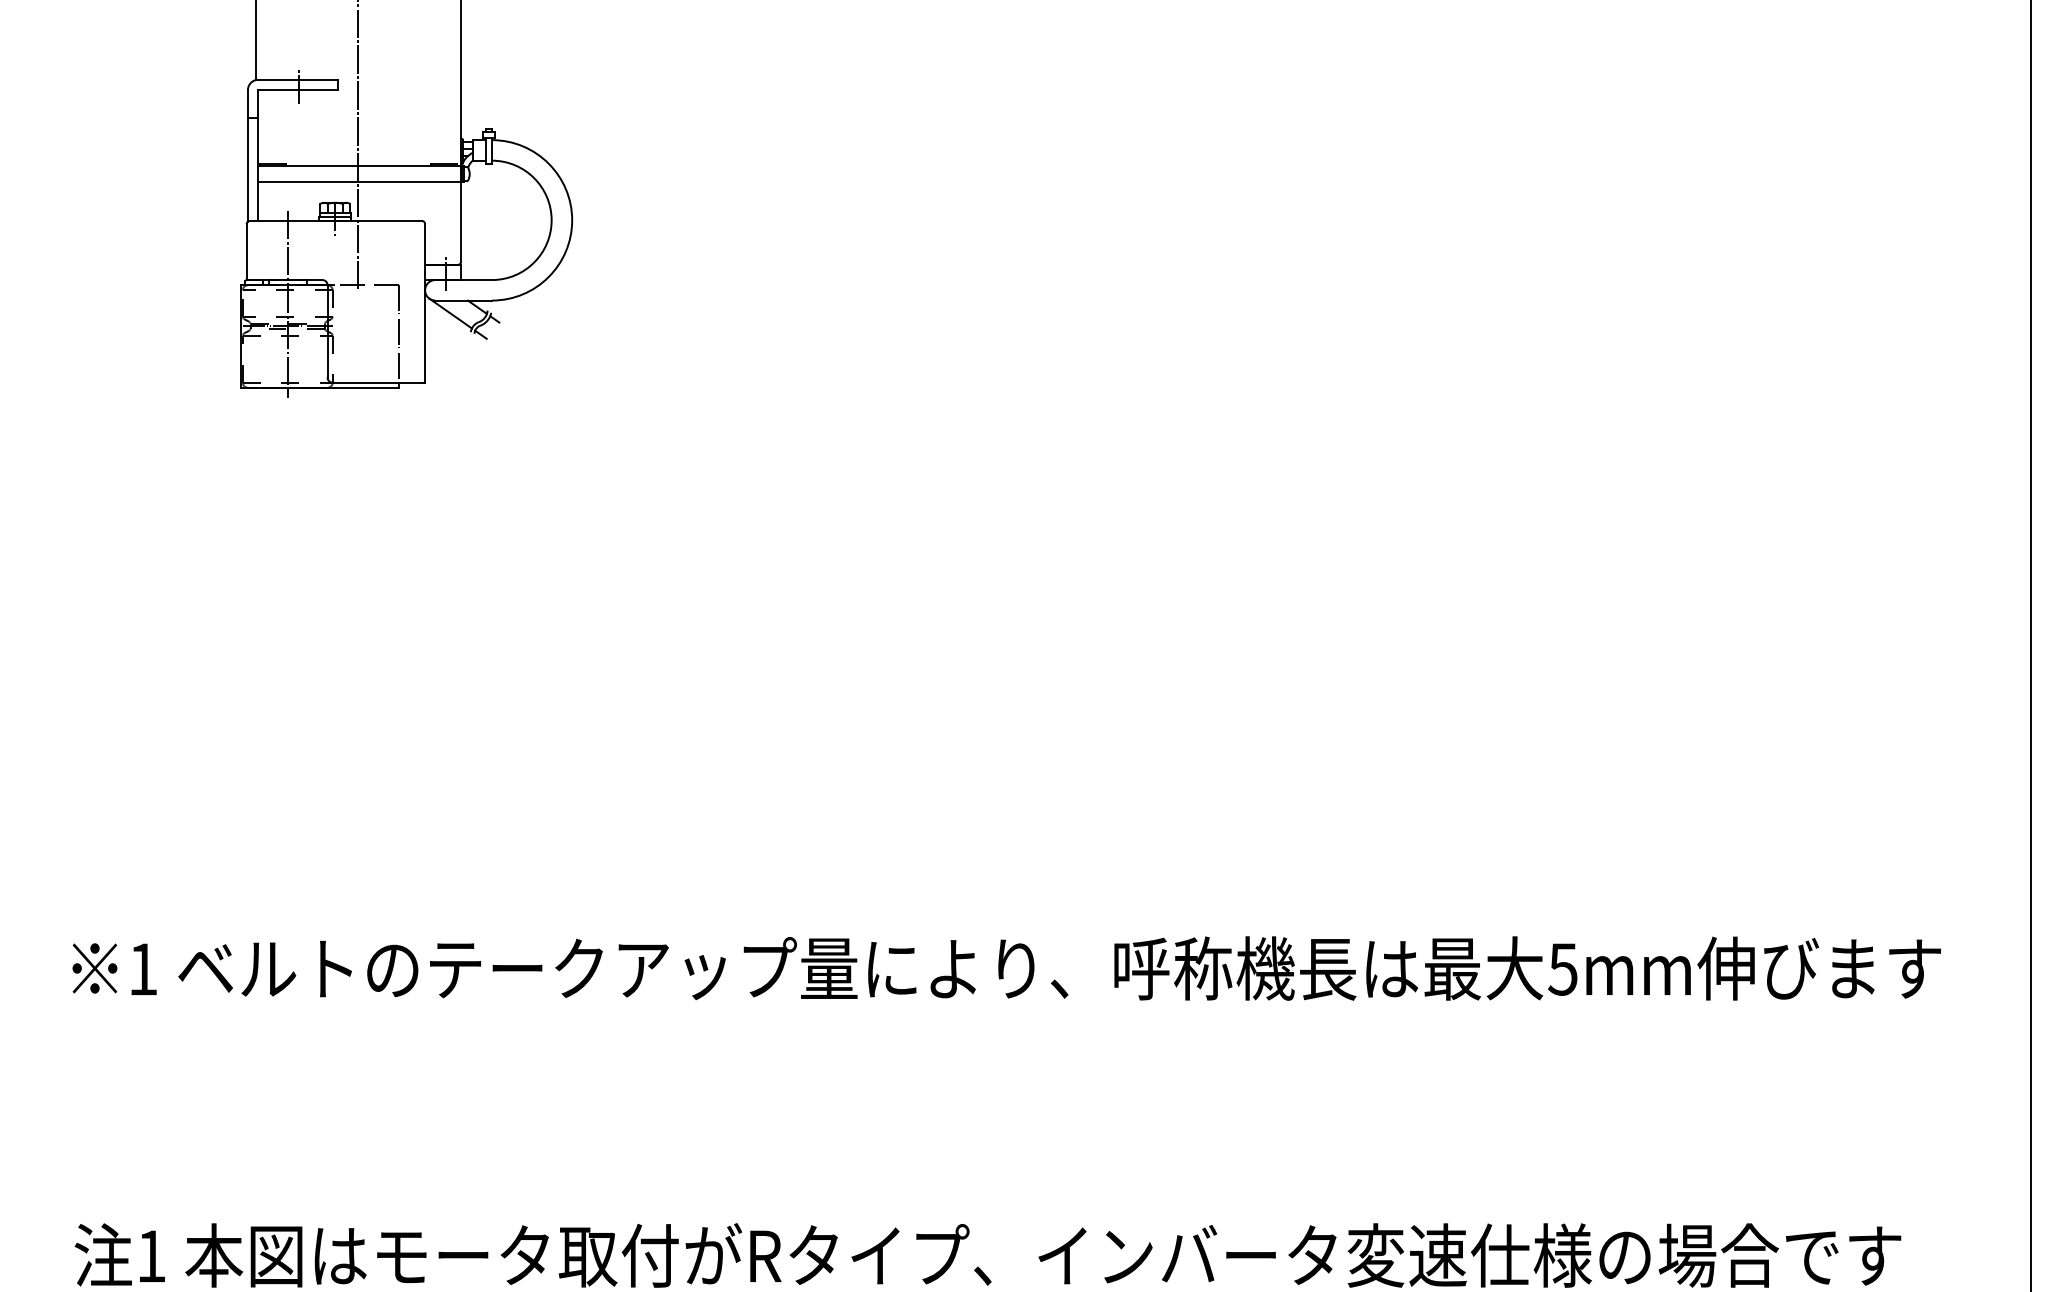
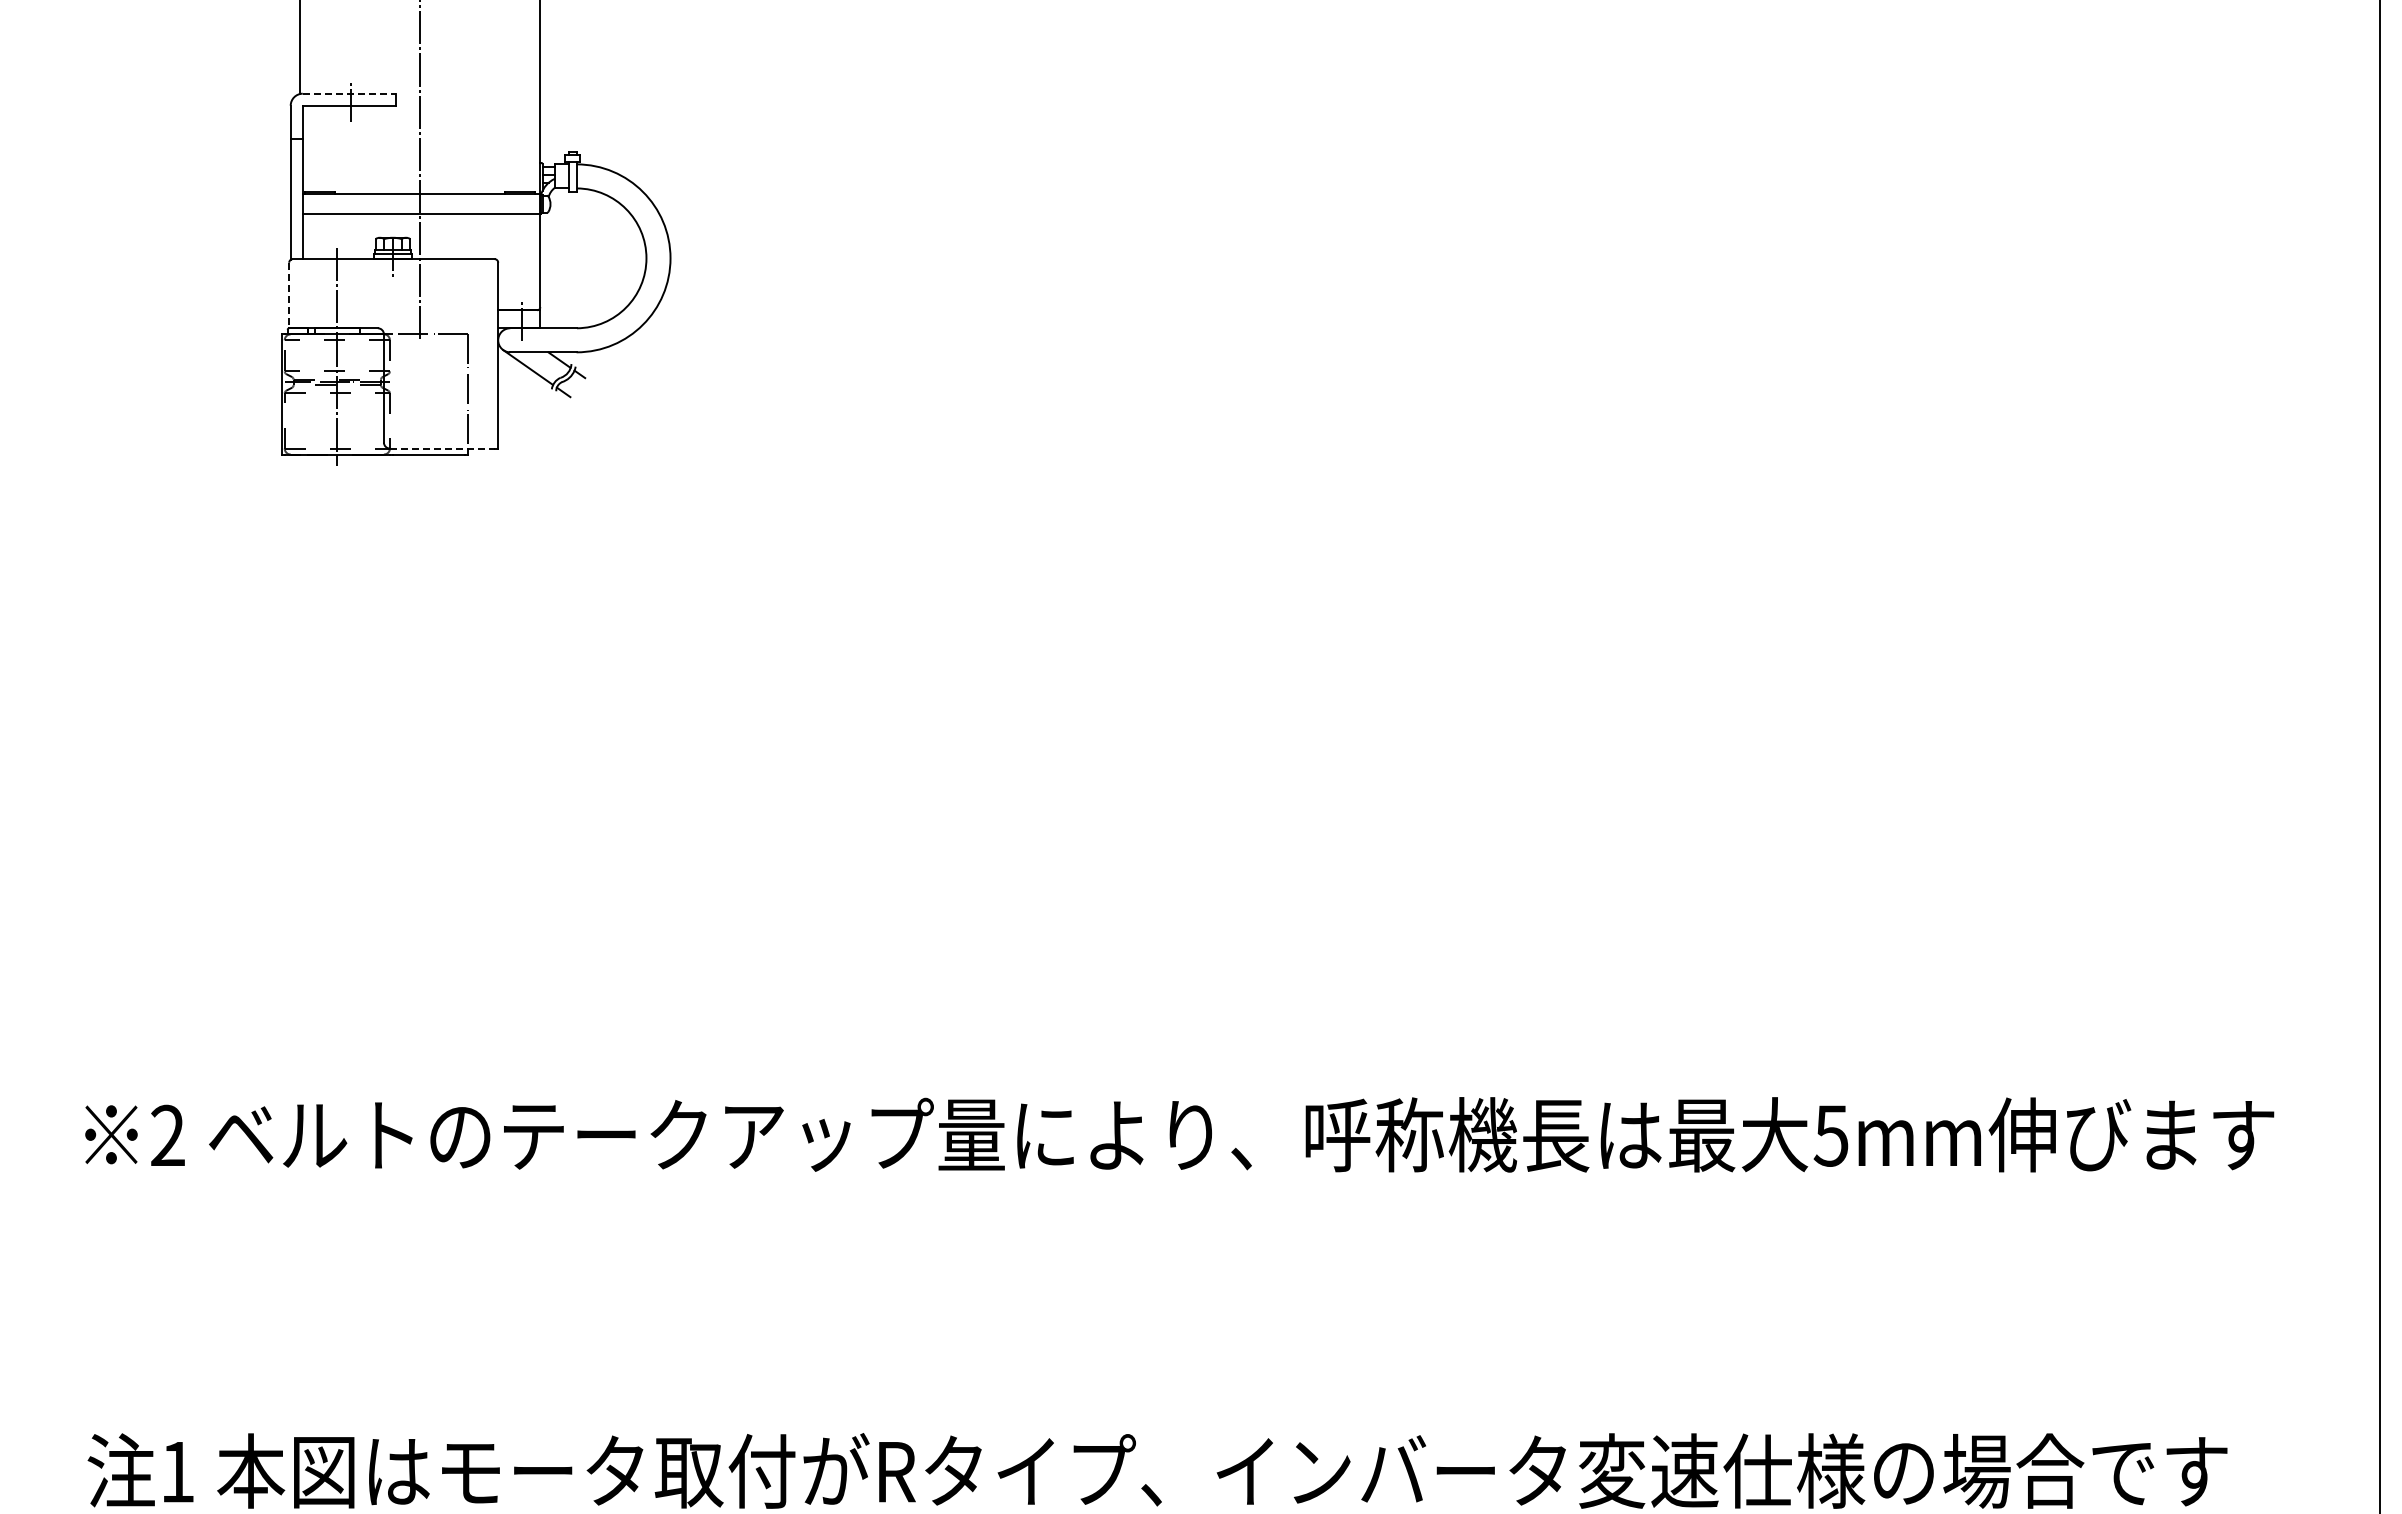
line: (298, 79) -> (349, 93), solid -> dashed
line: (246, 252) -> (289, 295), solid -> dashed
line: (377, 382) -> (442, 448), solid -> dashed
text: (142, 968) -> (167, 1134), 1 -> 2

